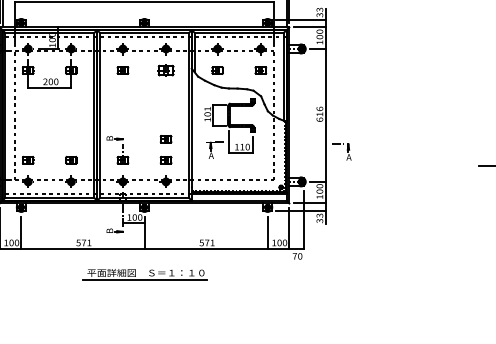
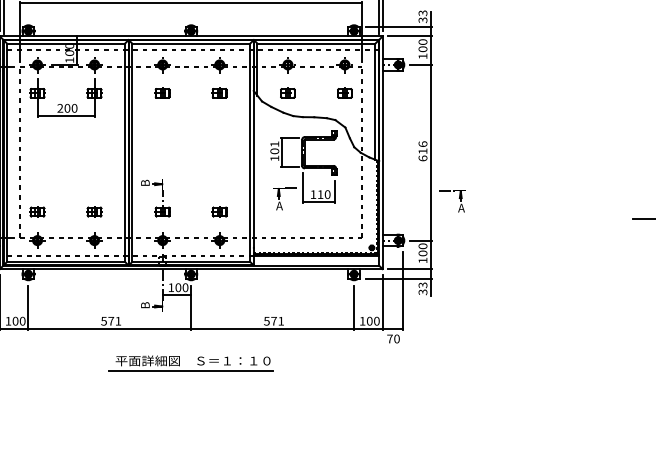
part: (165, 70) -> (218, 93), size x0.71
part: (165, 138) -> (218, 183), removed

